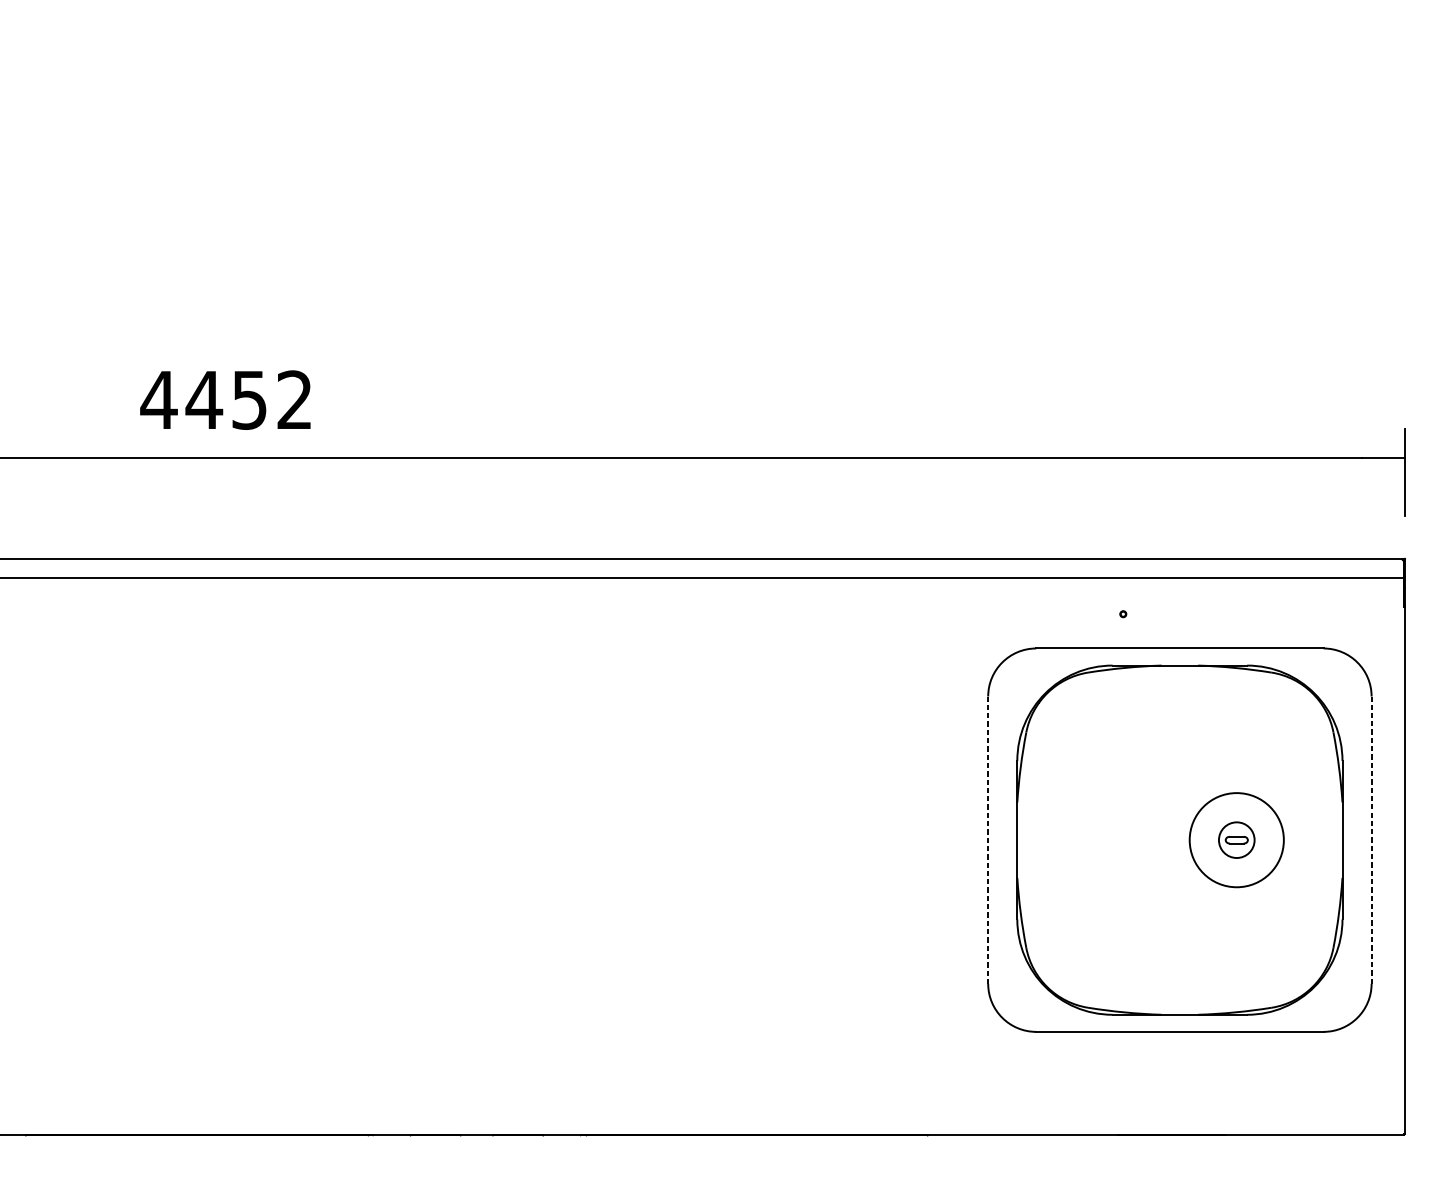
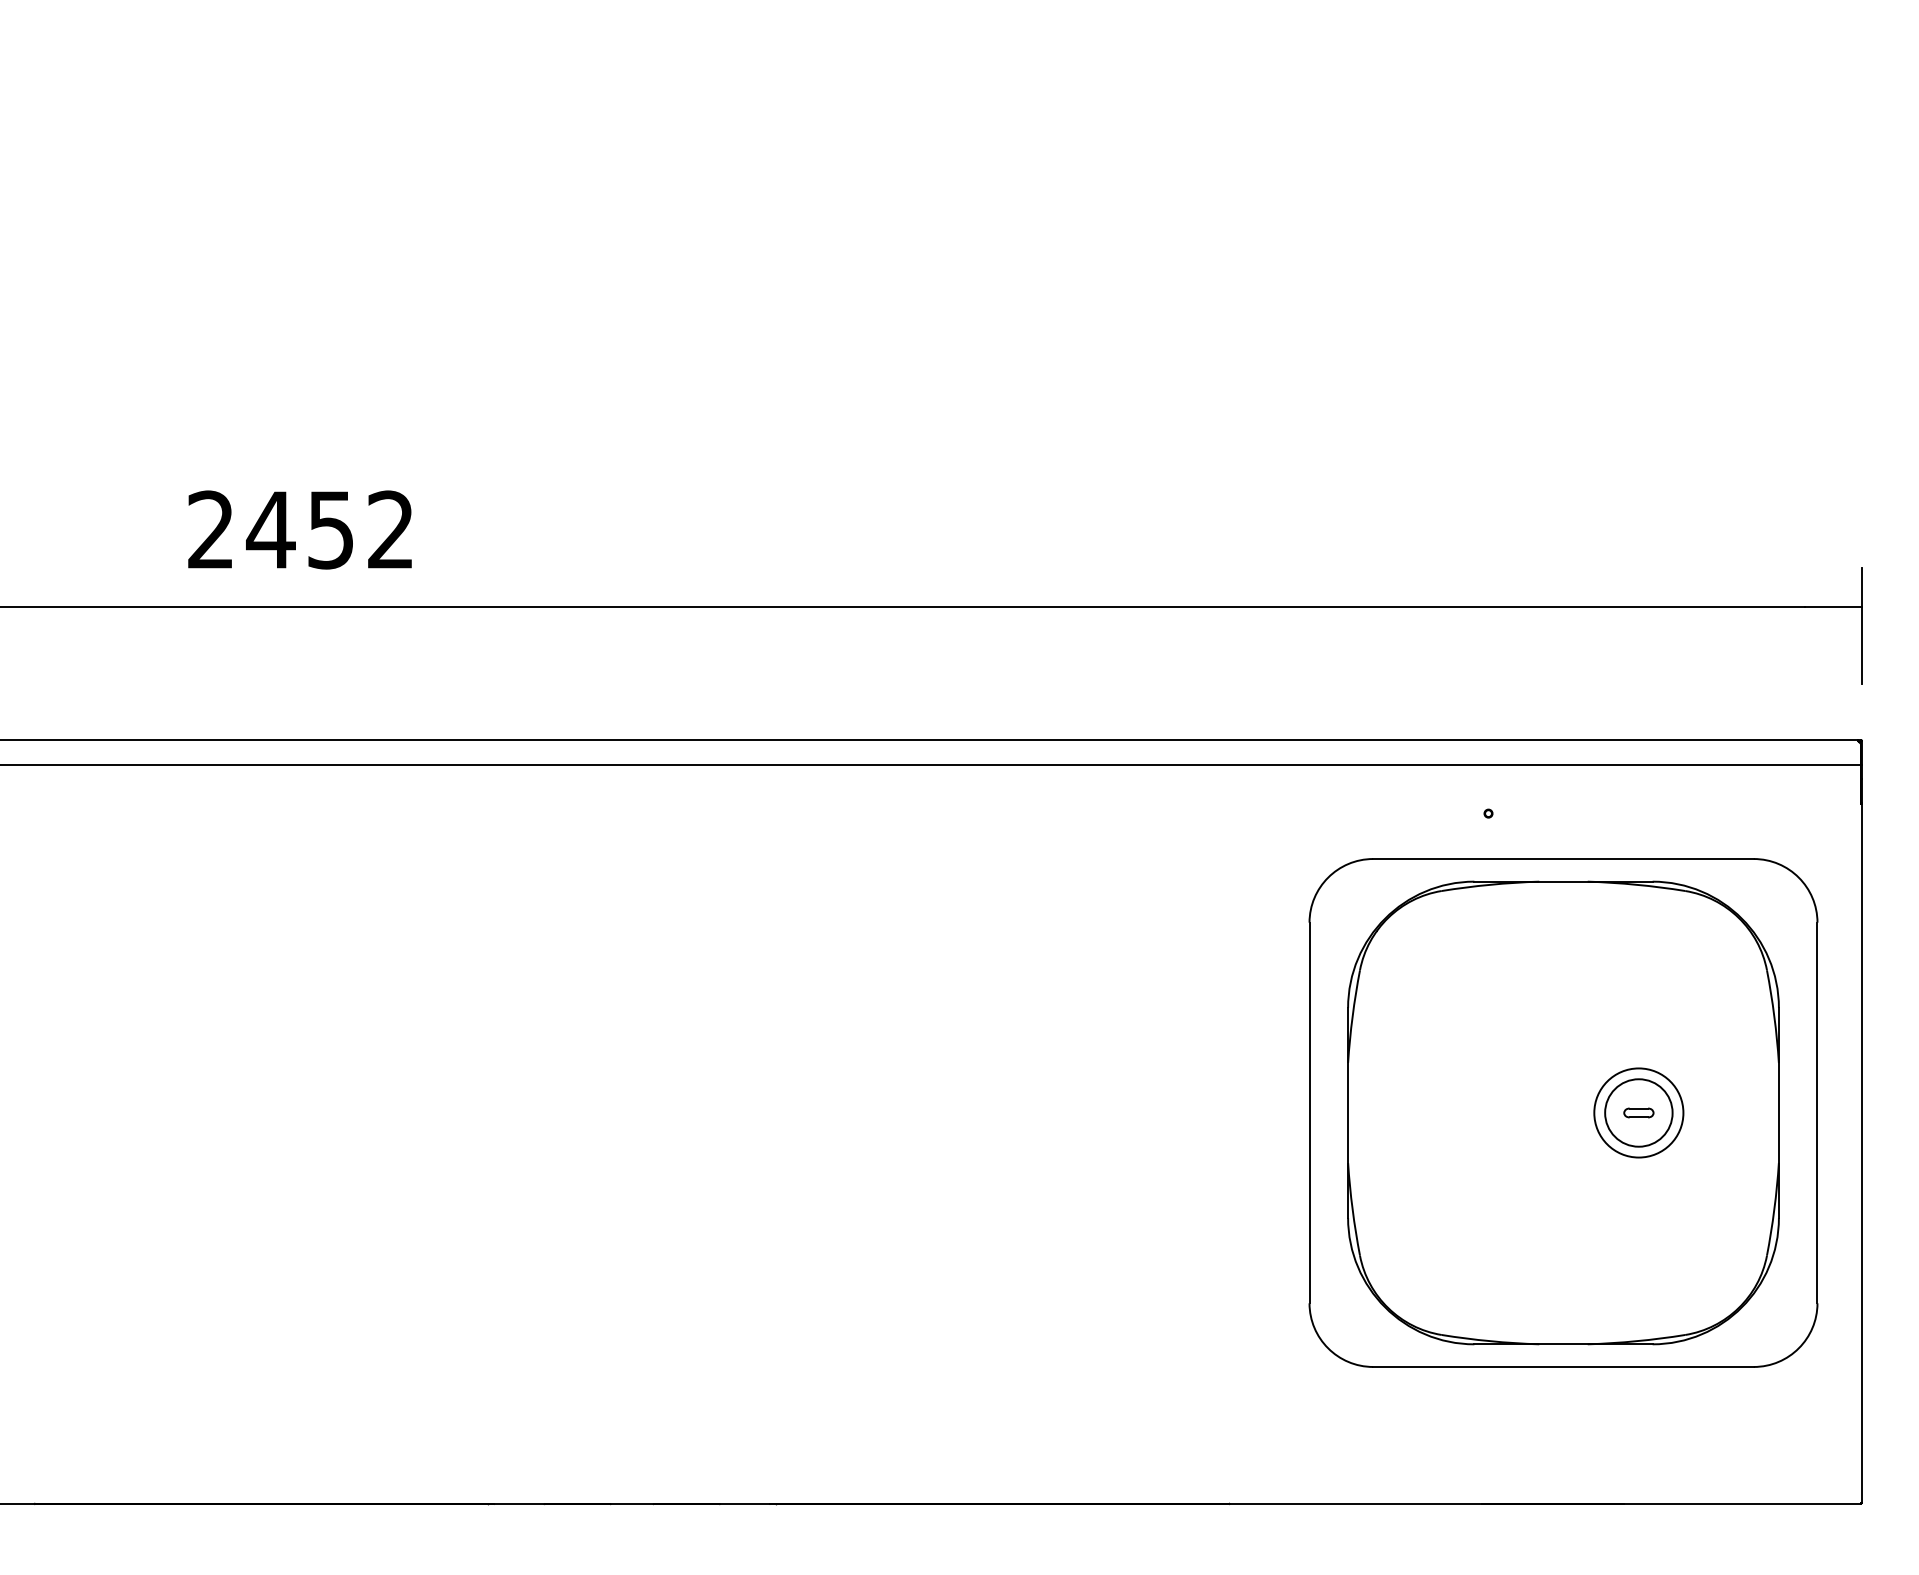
text: (158, 399) -> (210, 529), 4452 -> 2452
circle: (1236, 839) -> (1638, 1112), size x0.71
circle: (1236, 839) -> (1638, 1112), size x1.43
line: (1371, 839) -> (1817, 1112), dashed -> solid
line: (988, 840) -> (1309, 1113), dashed -> solid

